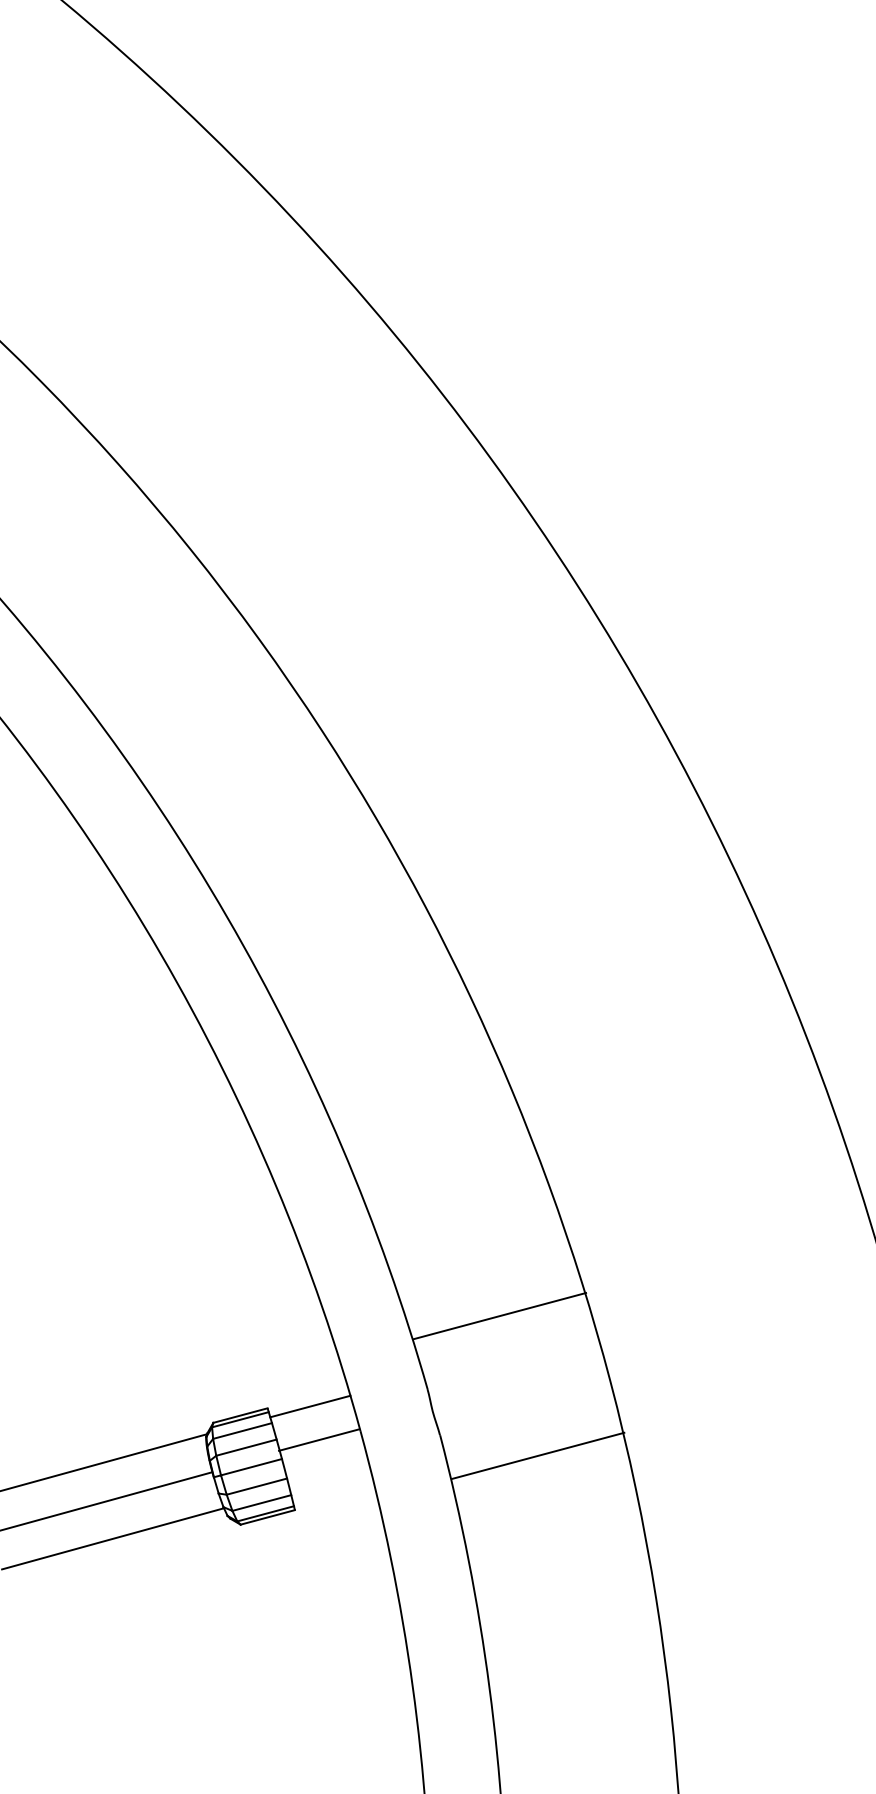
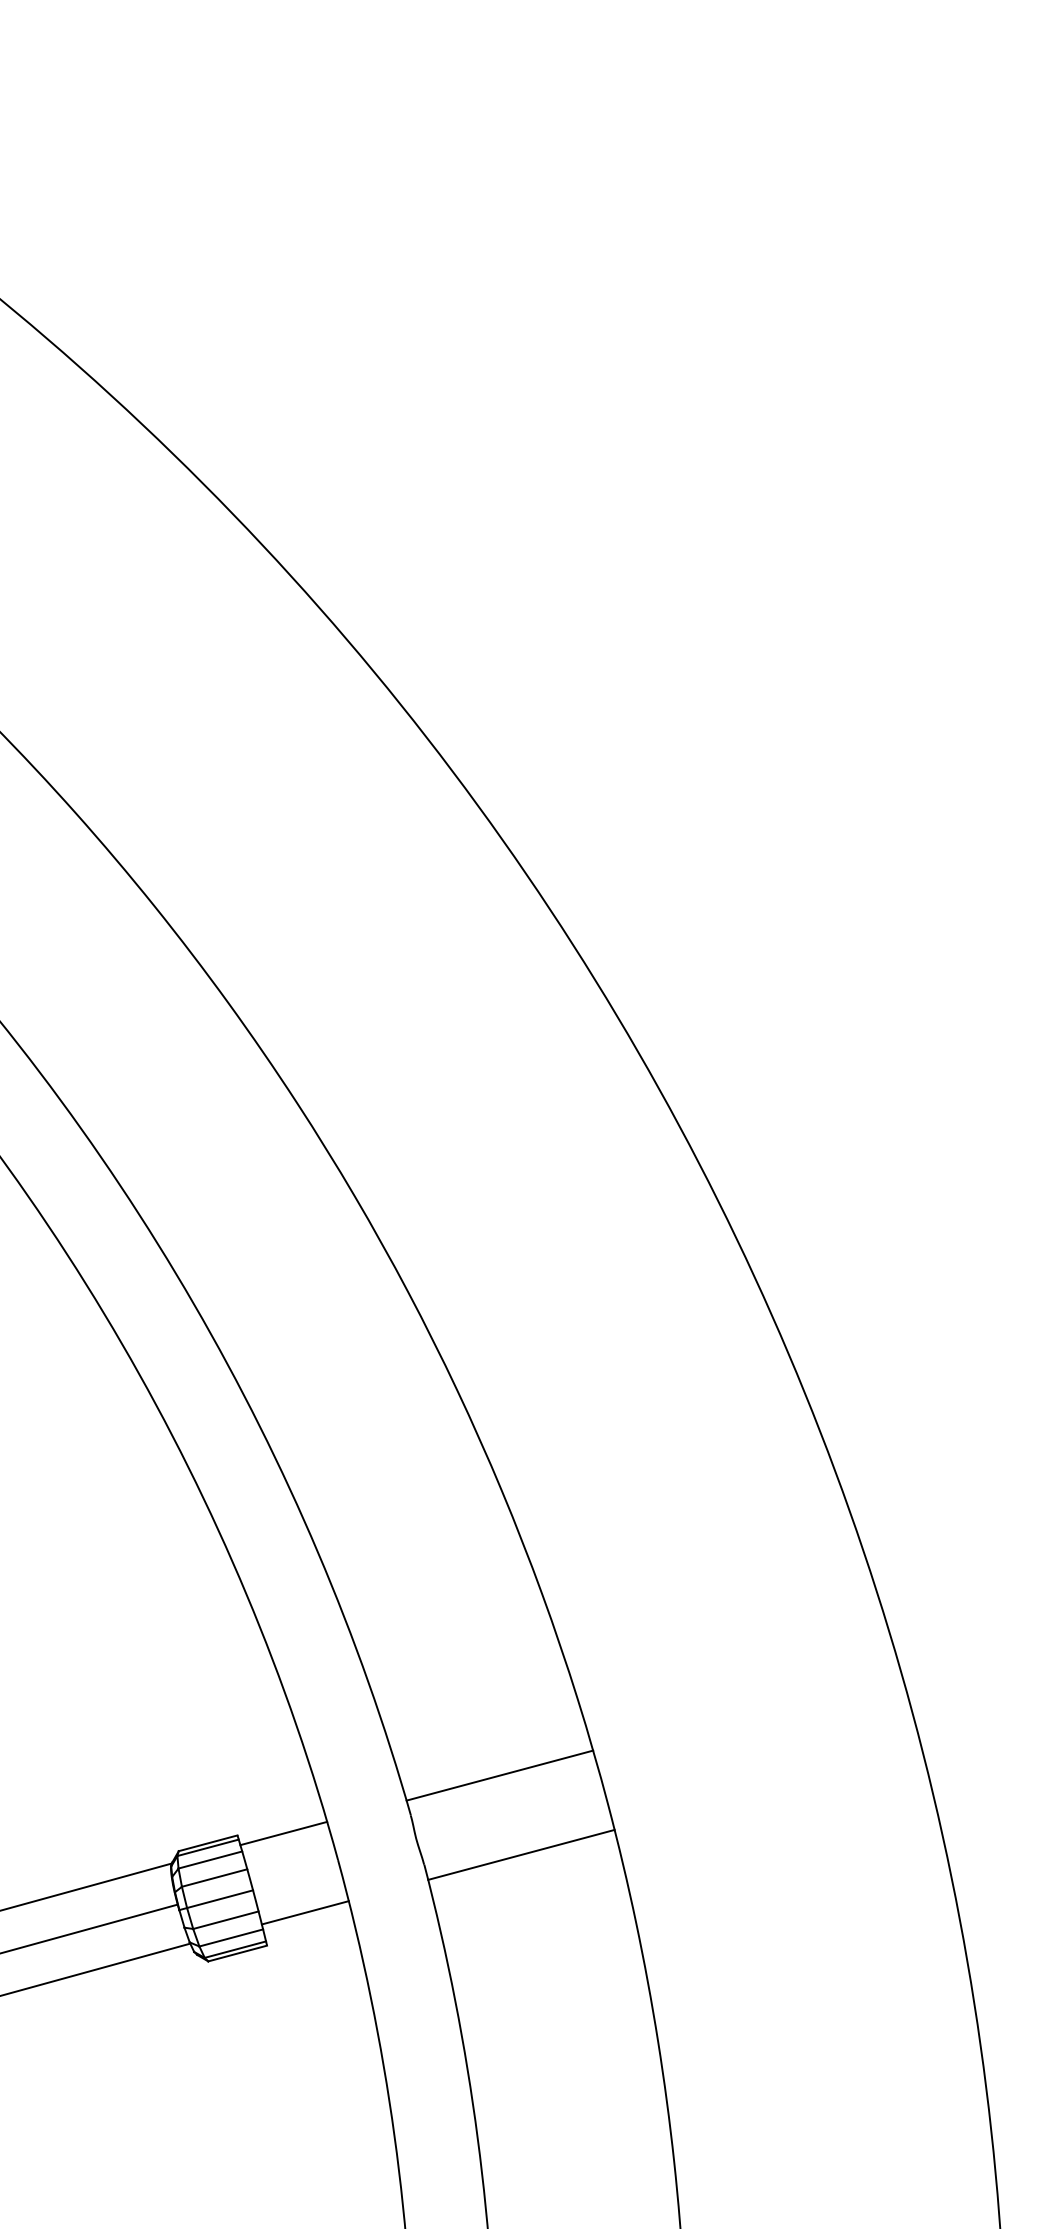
line: (499, 1315) -> (499, 1775), moved
line: (318, 1439) -> (304, 1912), moved
line: (538, 1455) -> (521, 1854), moved

